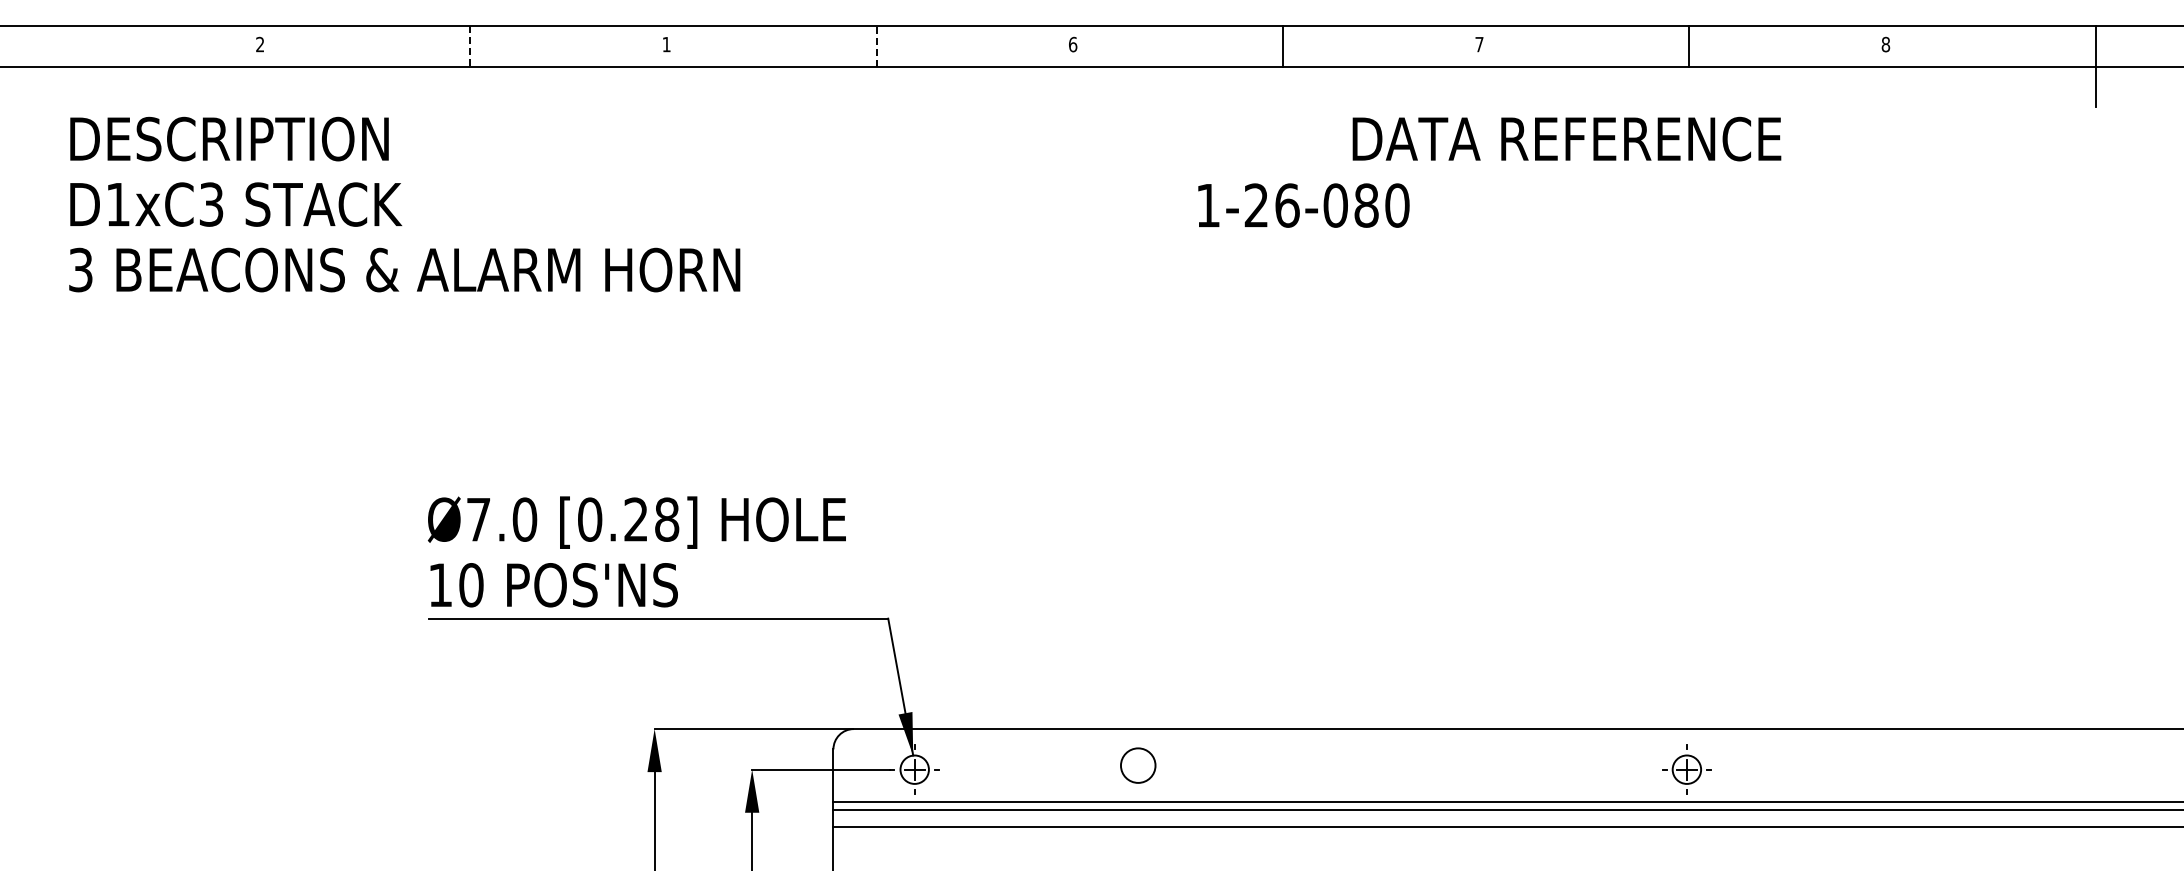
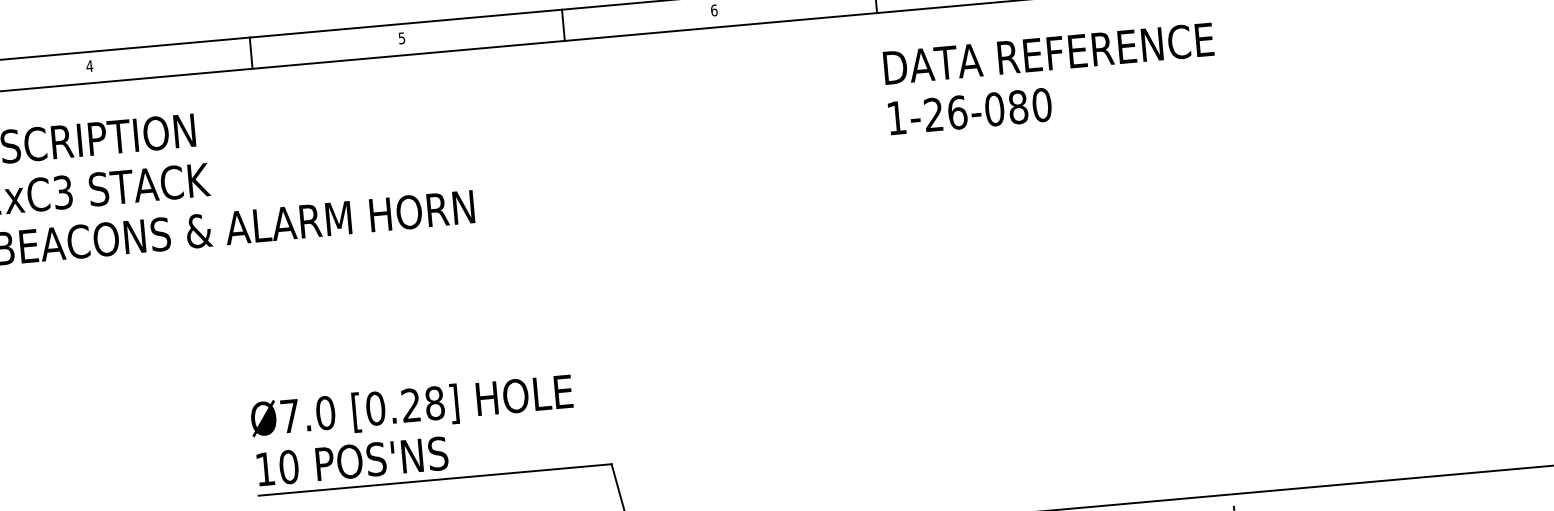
text: (259, 44) -> (89, 66), 2 -> 4
text: (666, 44) -> (401, 38), 1 -> 5
line: (876, 45) -> (563, 24), dashed -> solid
line: (470, 46) -> (251, 53), dashed -> solid
text: (1566, 138) -> (1048, 53), moved
text: (1303, 205) -> (969, 111), moved

